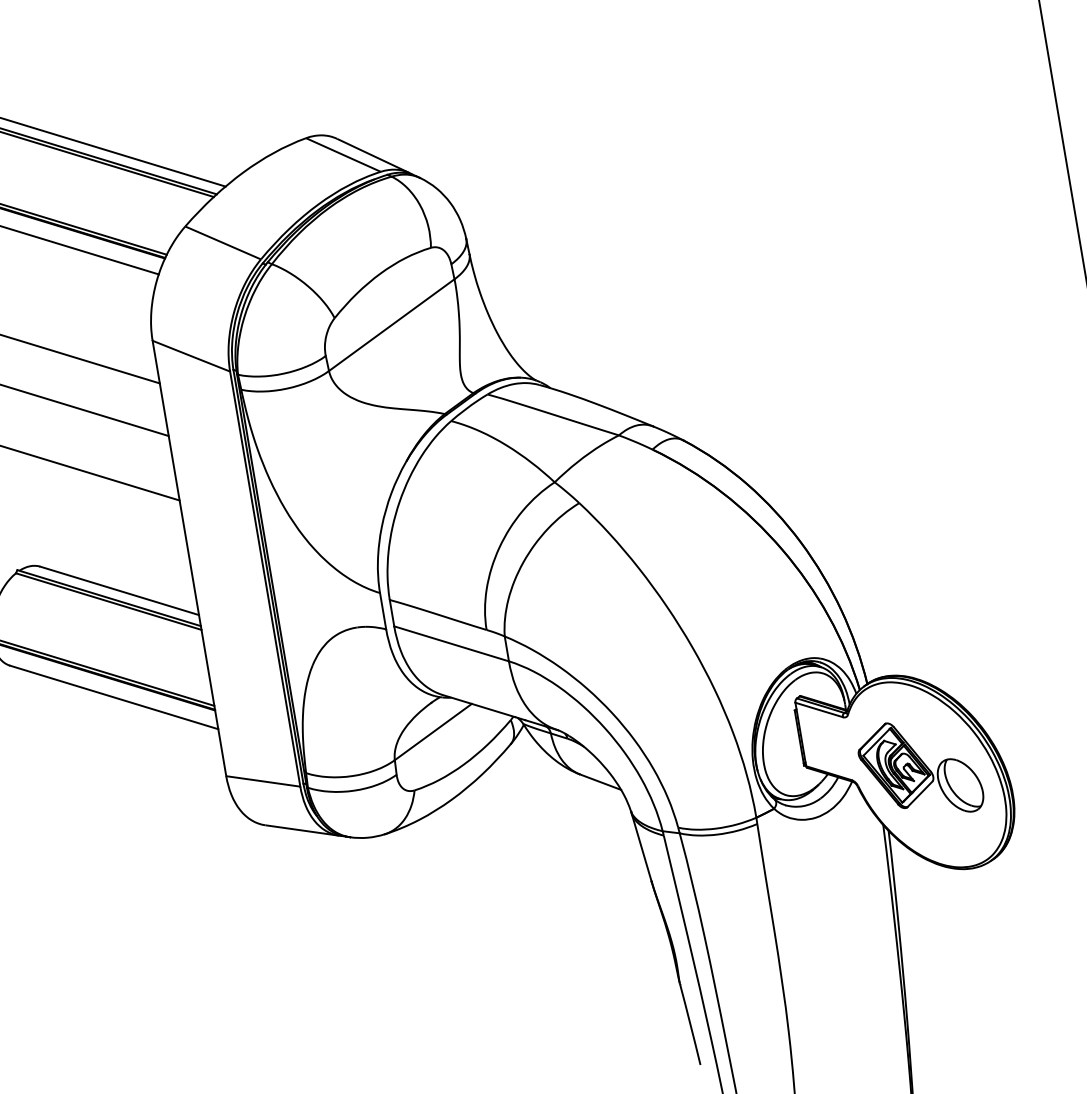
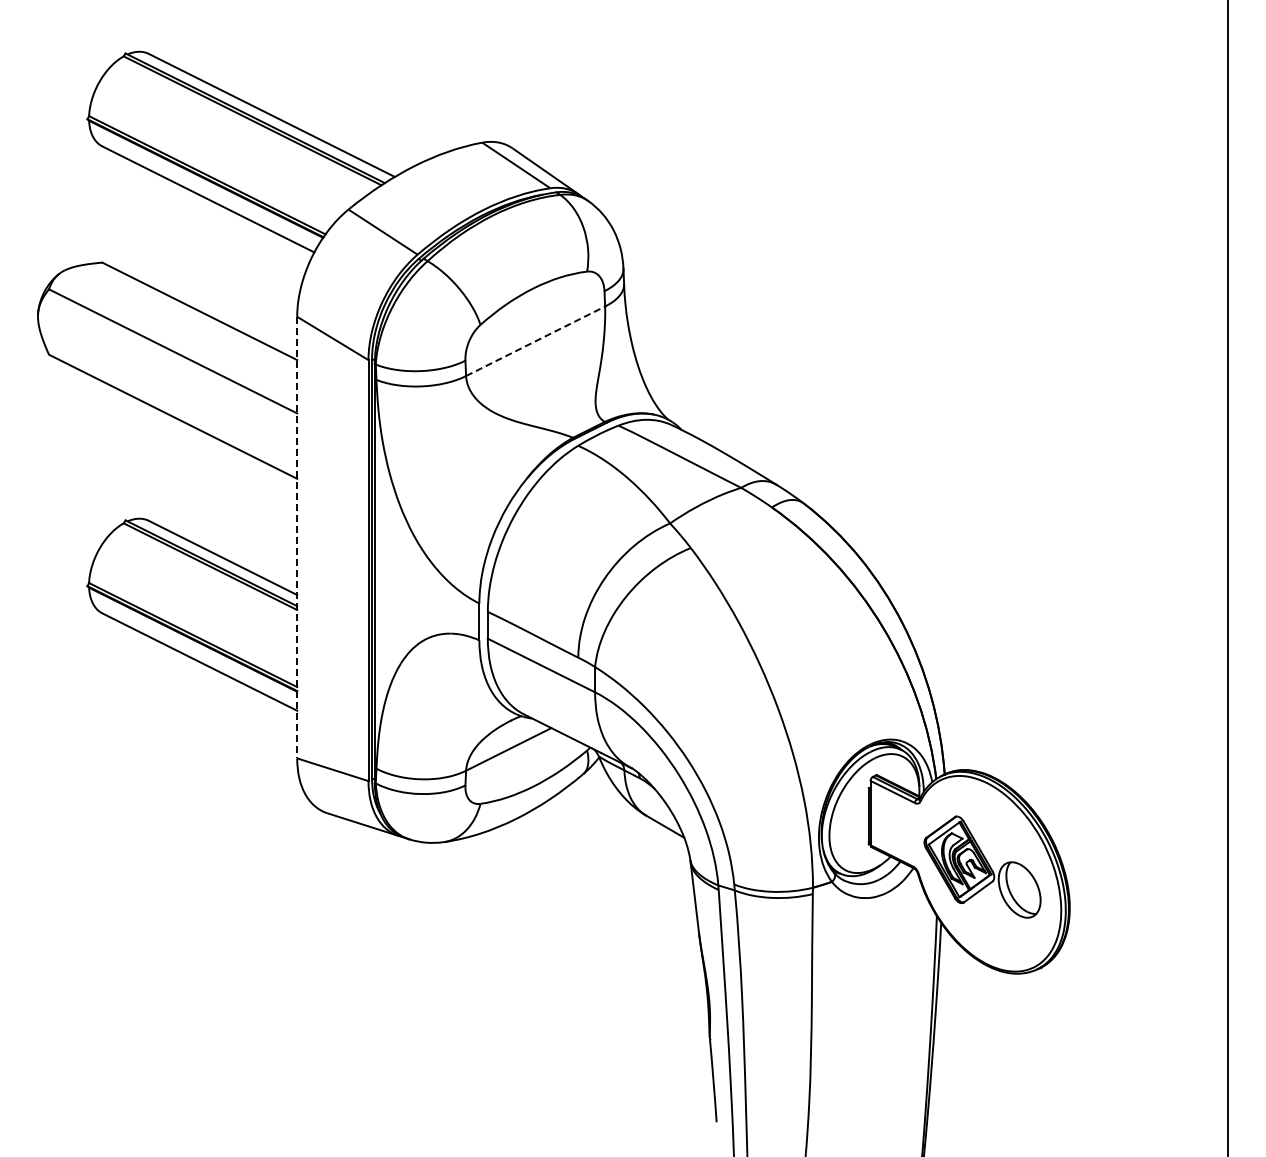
line: (391, 325) -> (535, 341), solid -> dashed
line: (189, 558) -> (297, 537), solid -> dashed

